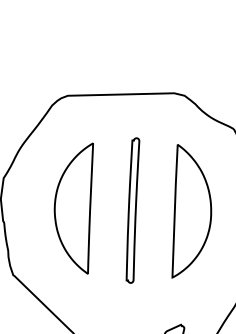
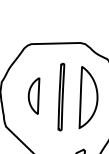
part: (72, 207) -> (33, 95), size x0.6

